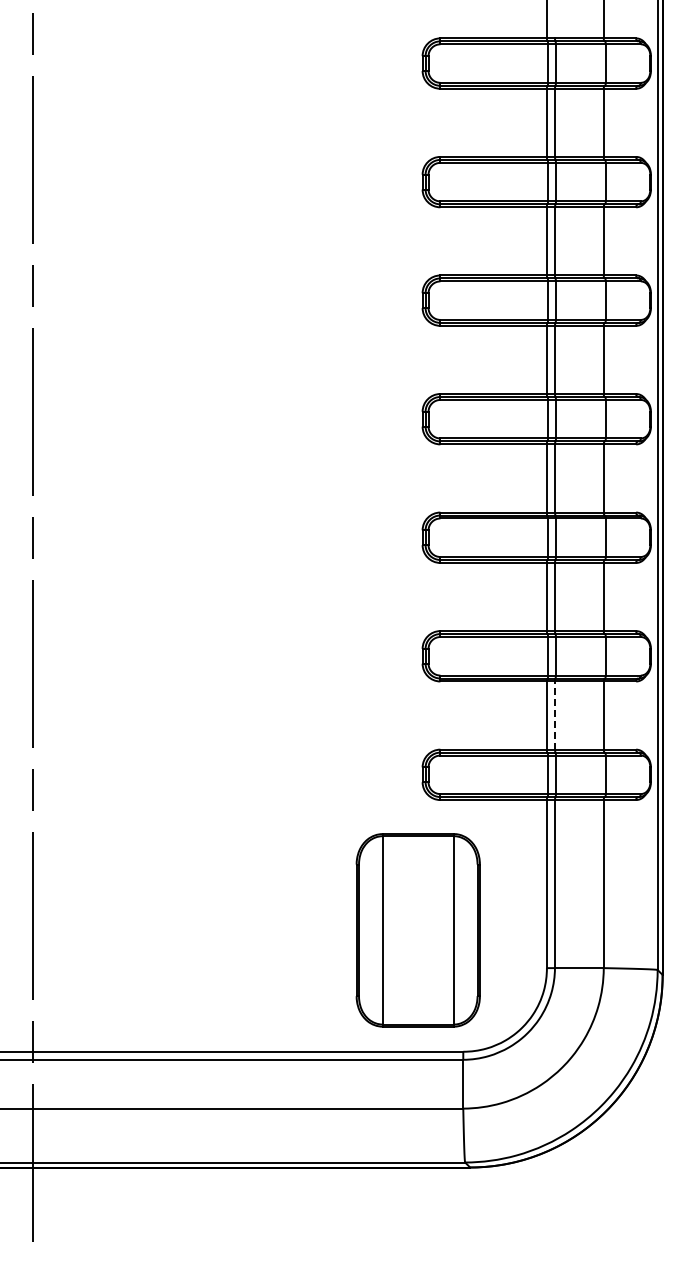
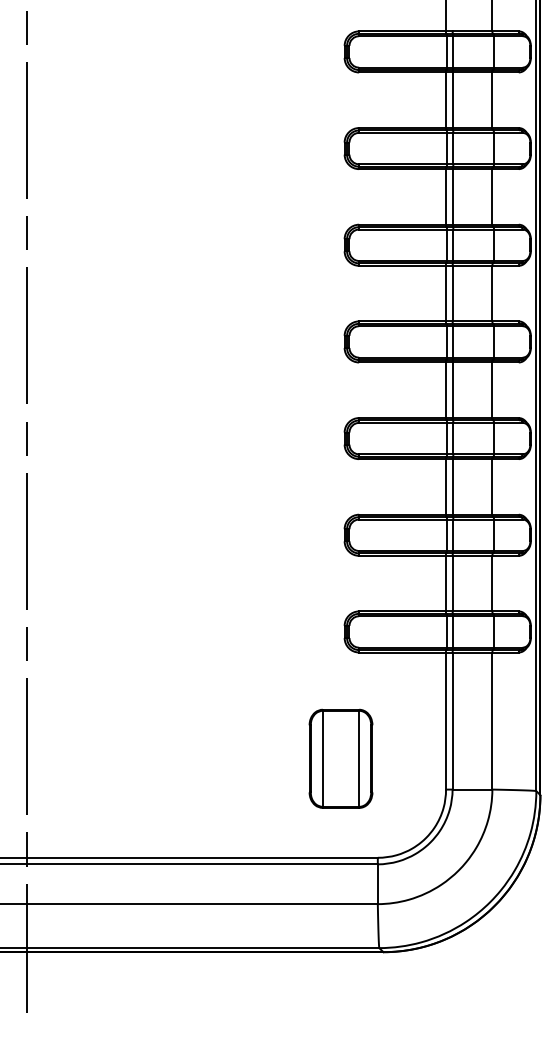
line: (554, 715) -> (452, 583), dashed -> solid
part: (417, 930) -> (340, 758), size x0.62

